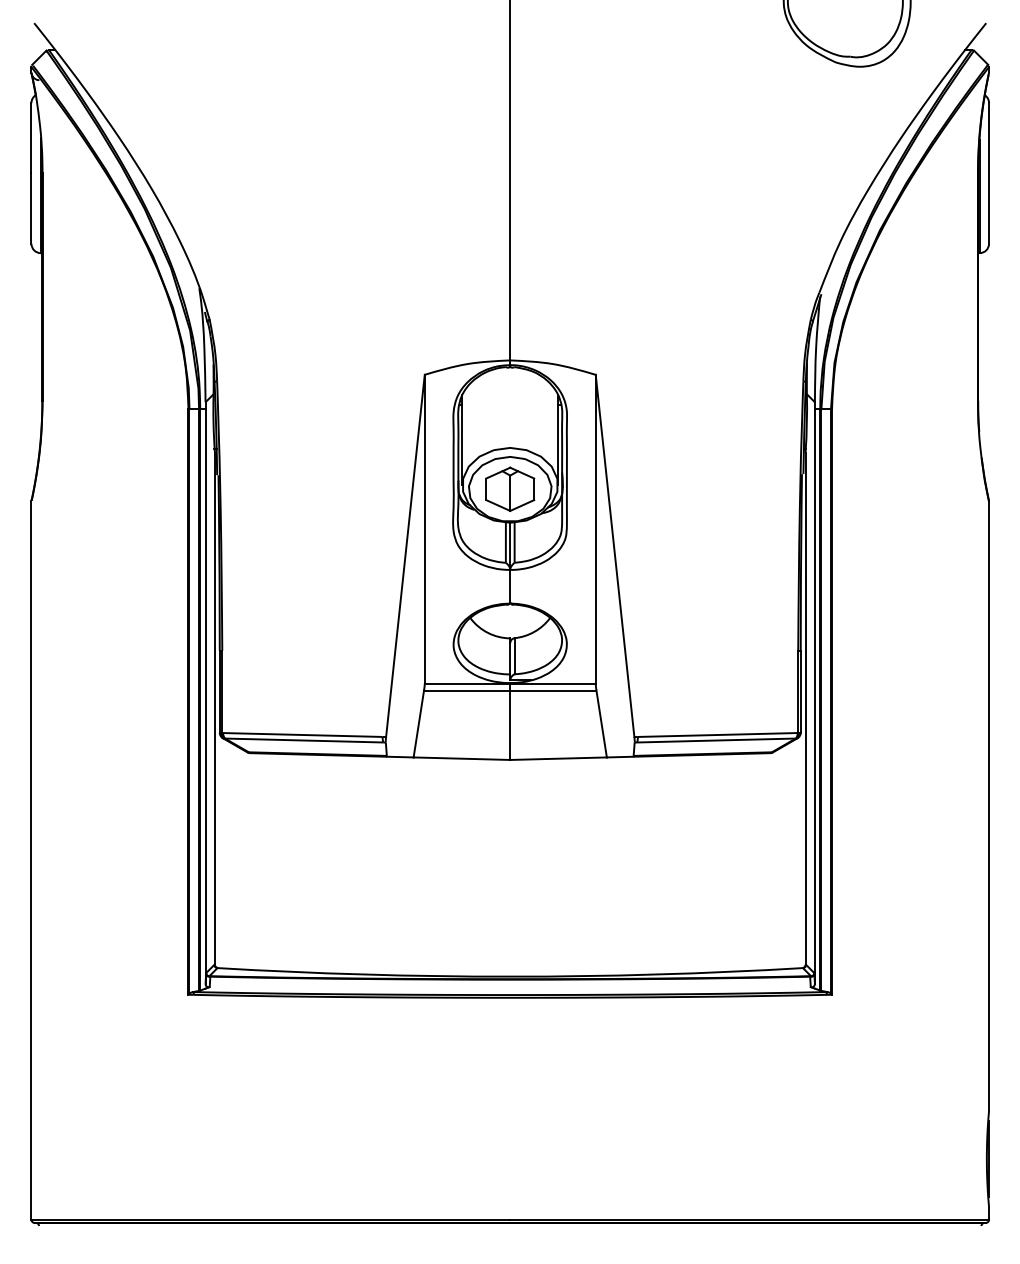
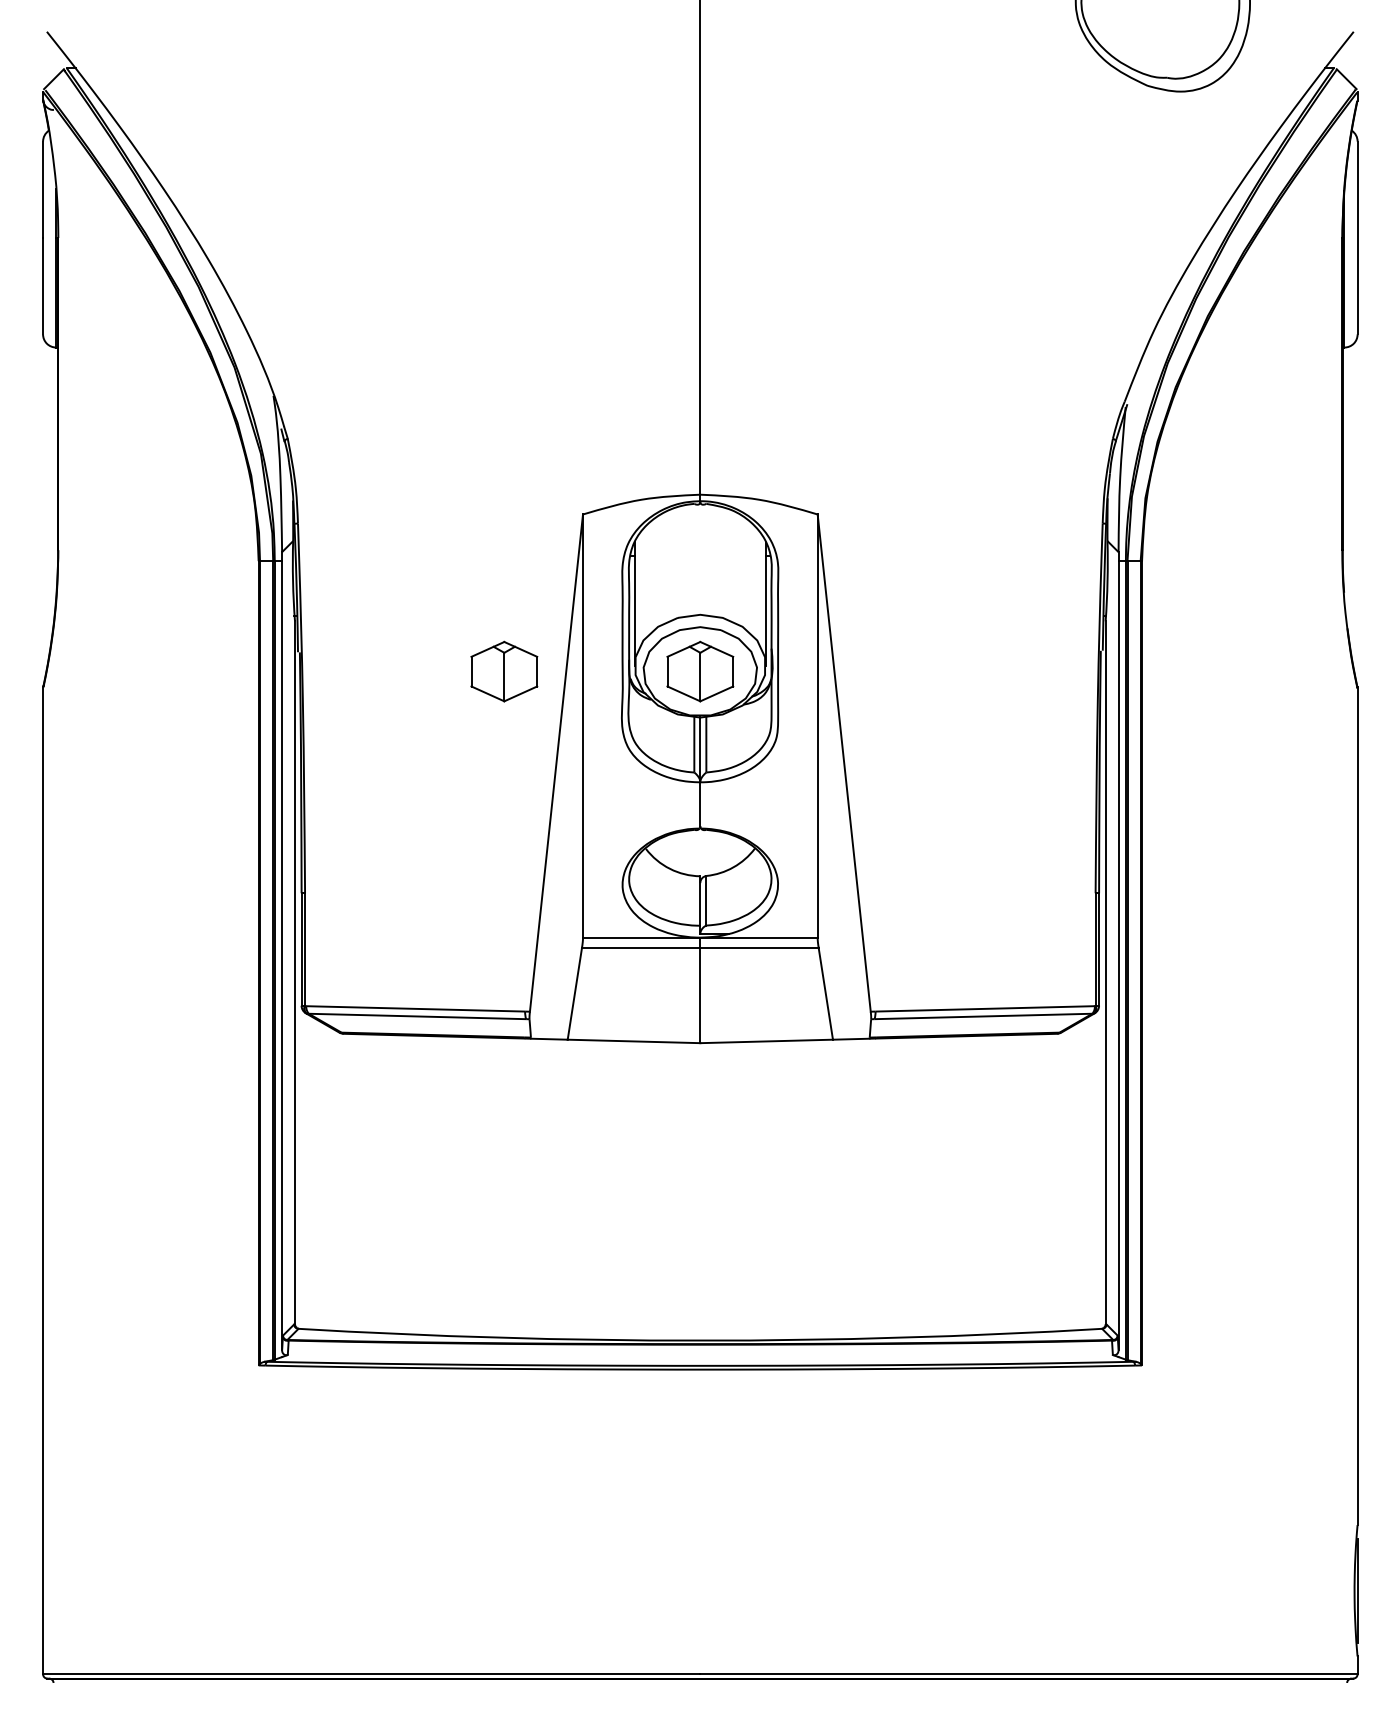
part: (367, 489) -> (504, 671), added

